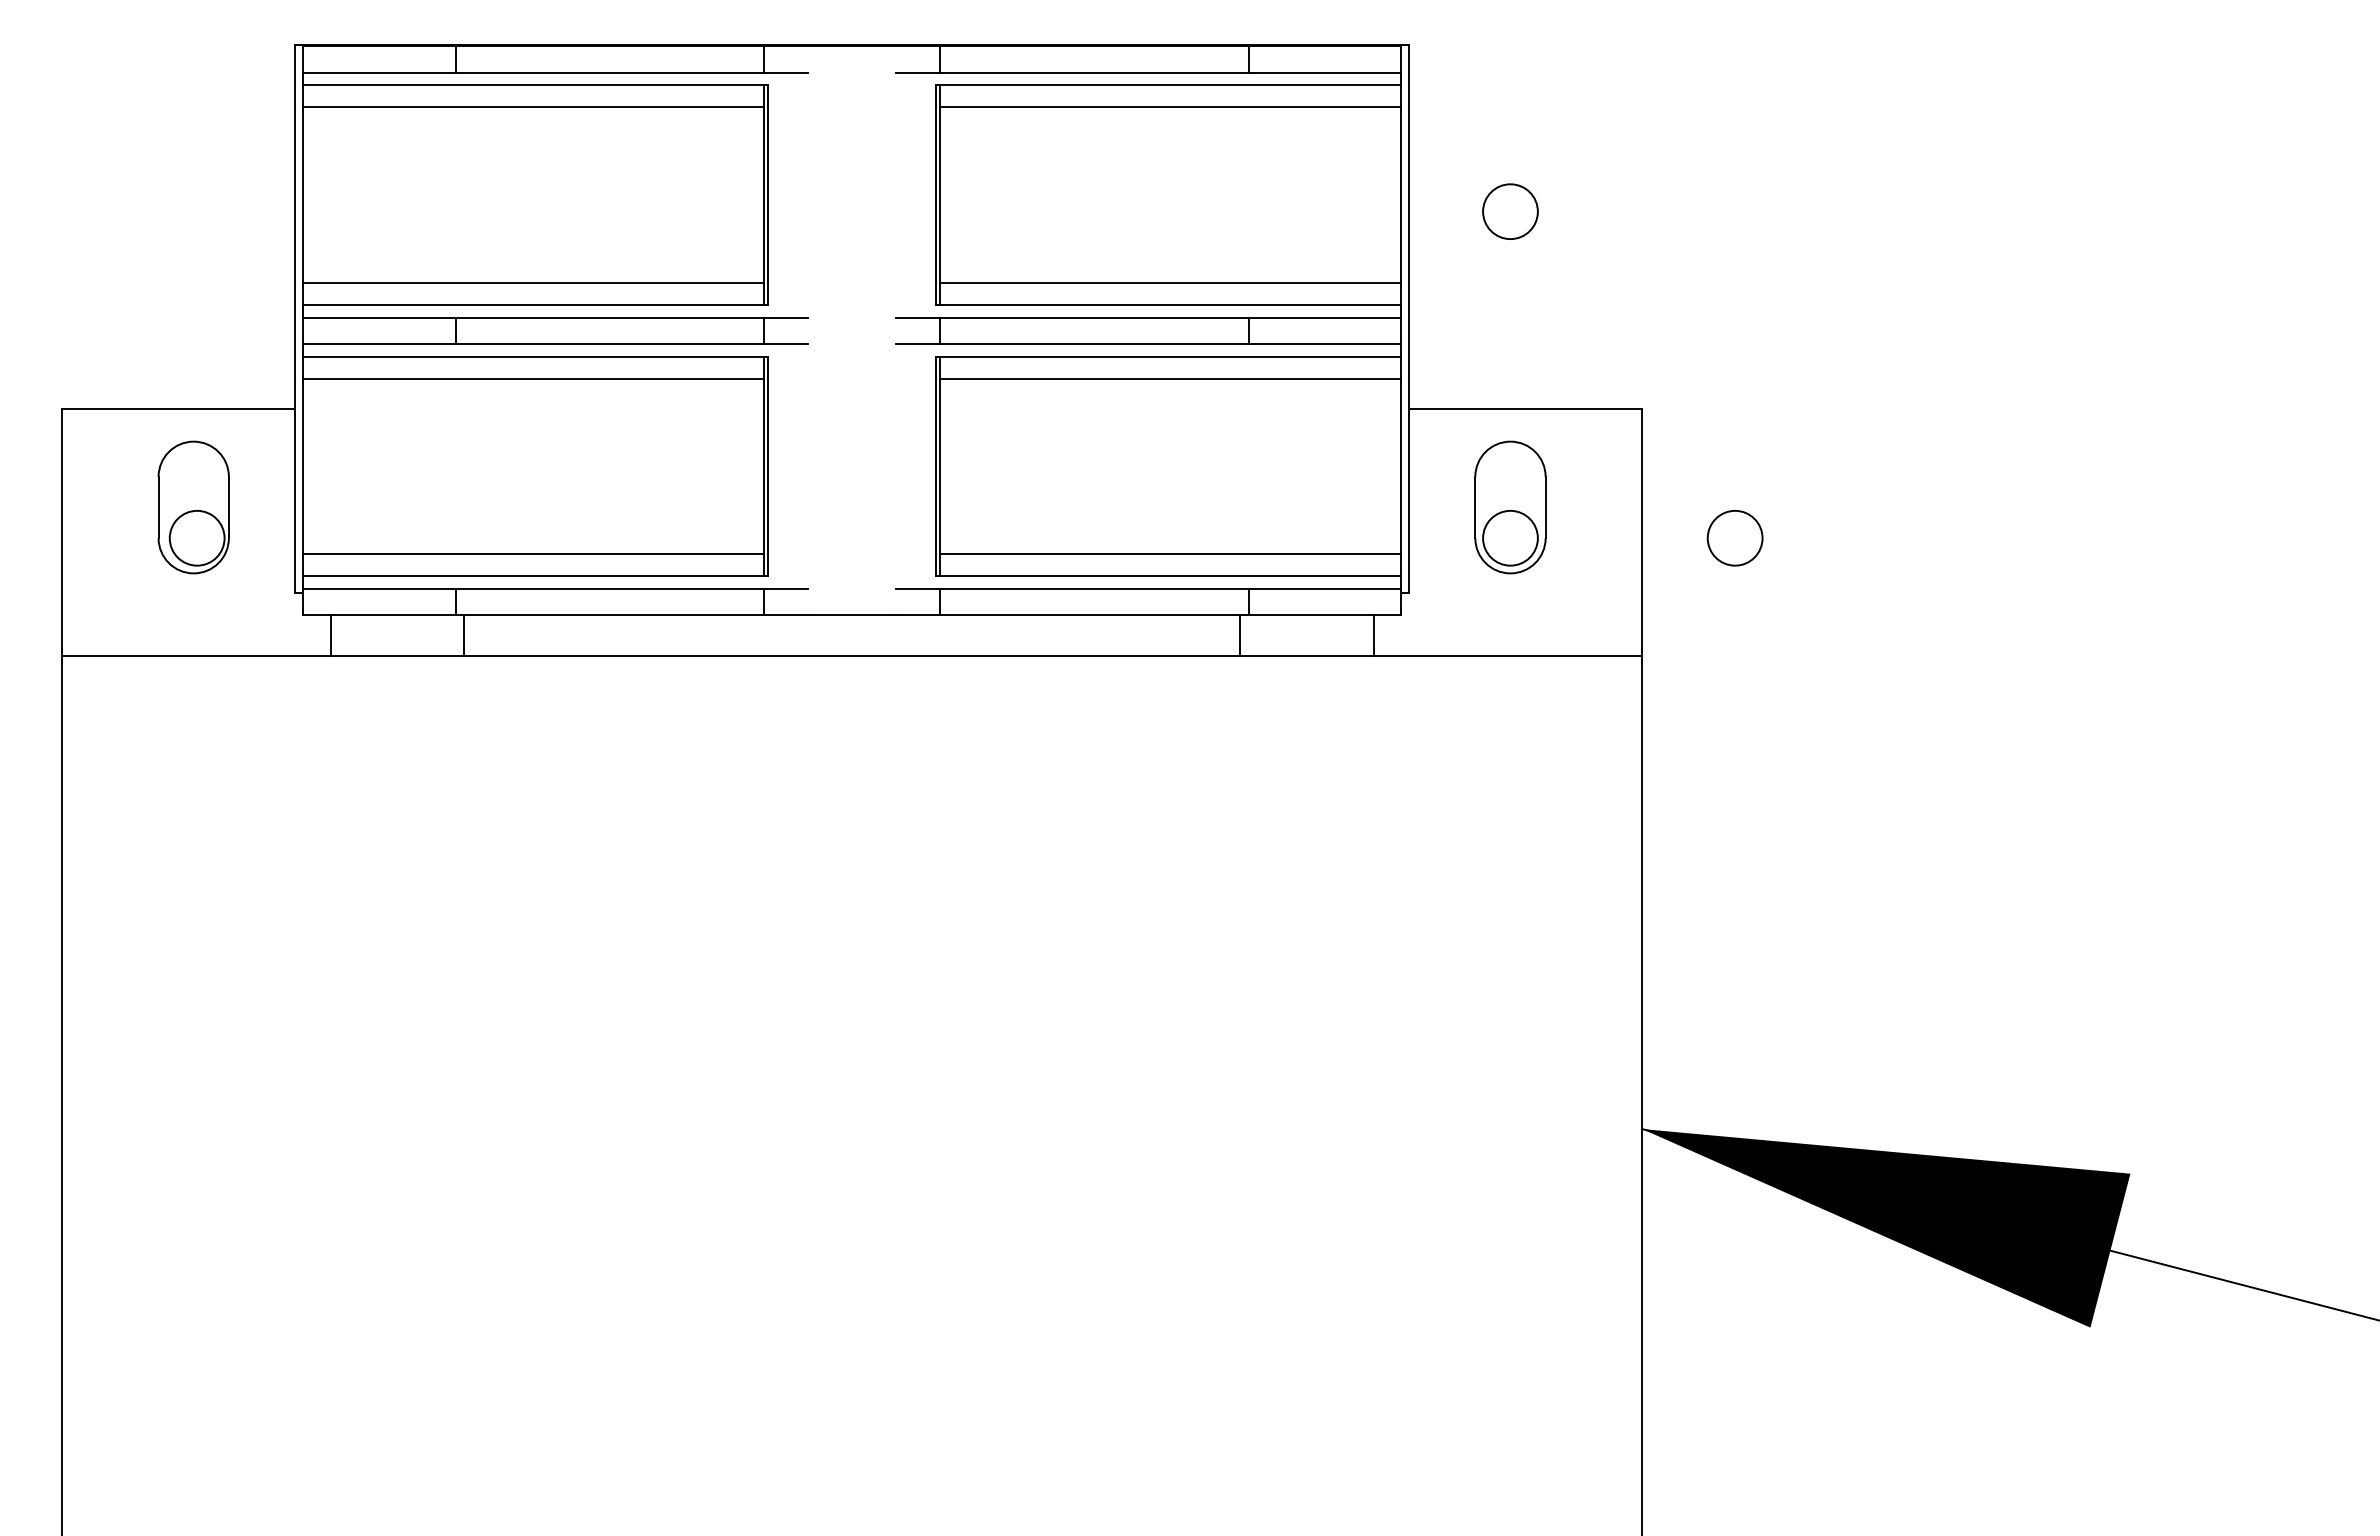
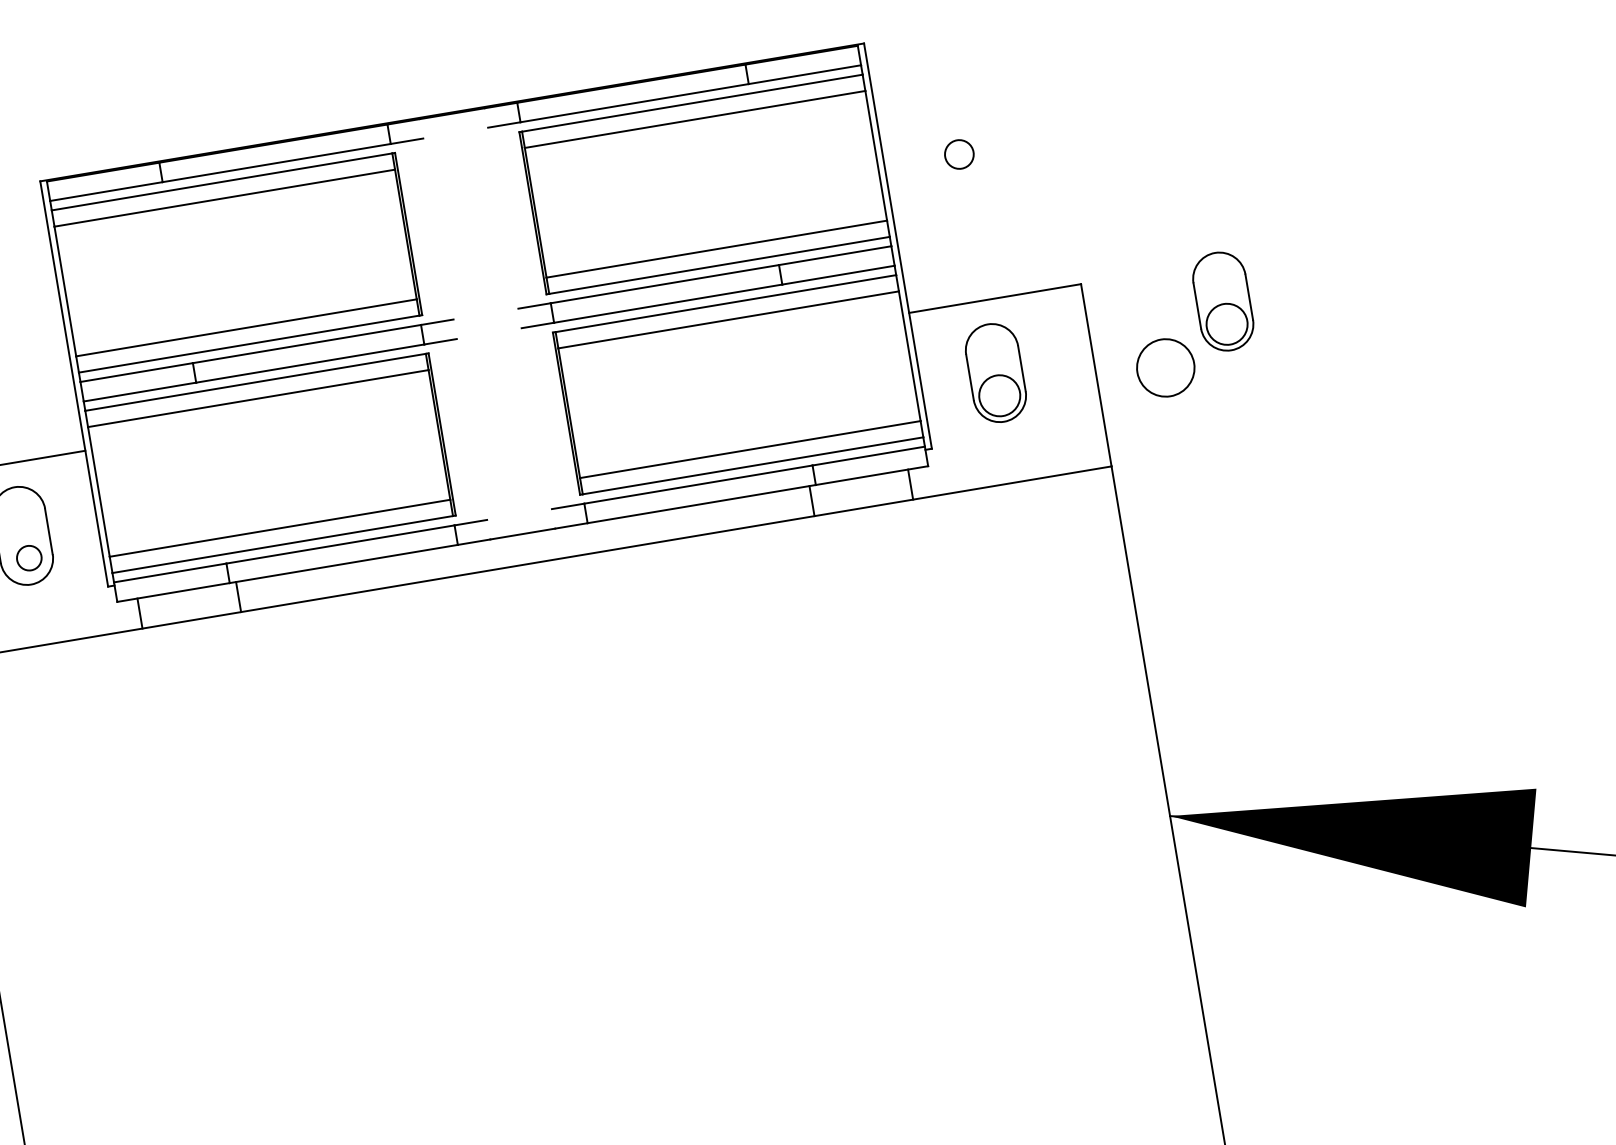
circle: (1510, 211) -> (959, 154), size x0.7
part: (1825, 463) -> (1223, 301), added
circle: (196, 537) -> (28, 557), size x0.6
circle: (1734, 538) -> (1165, 368), size x1.4

